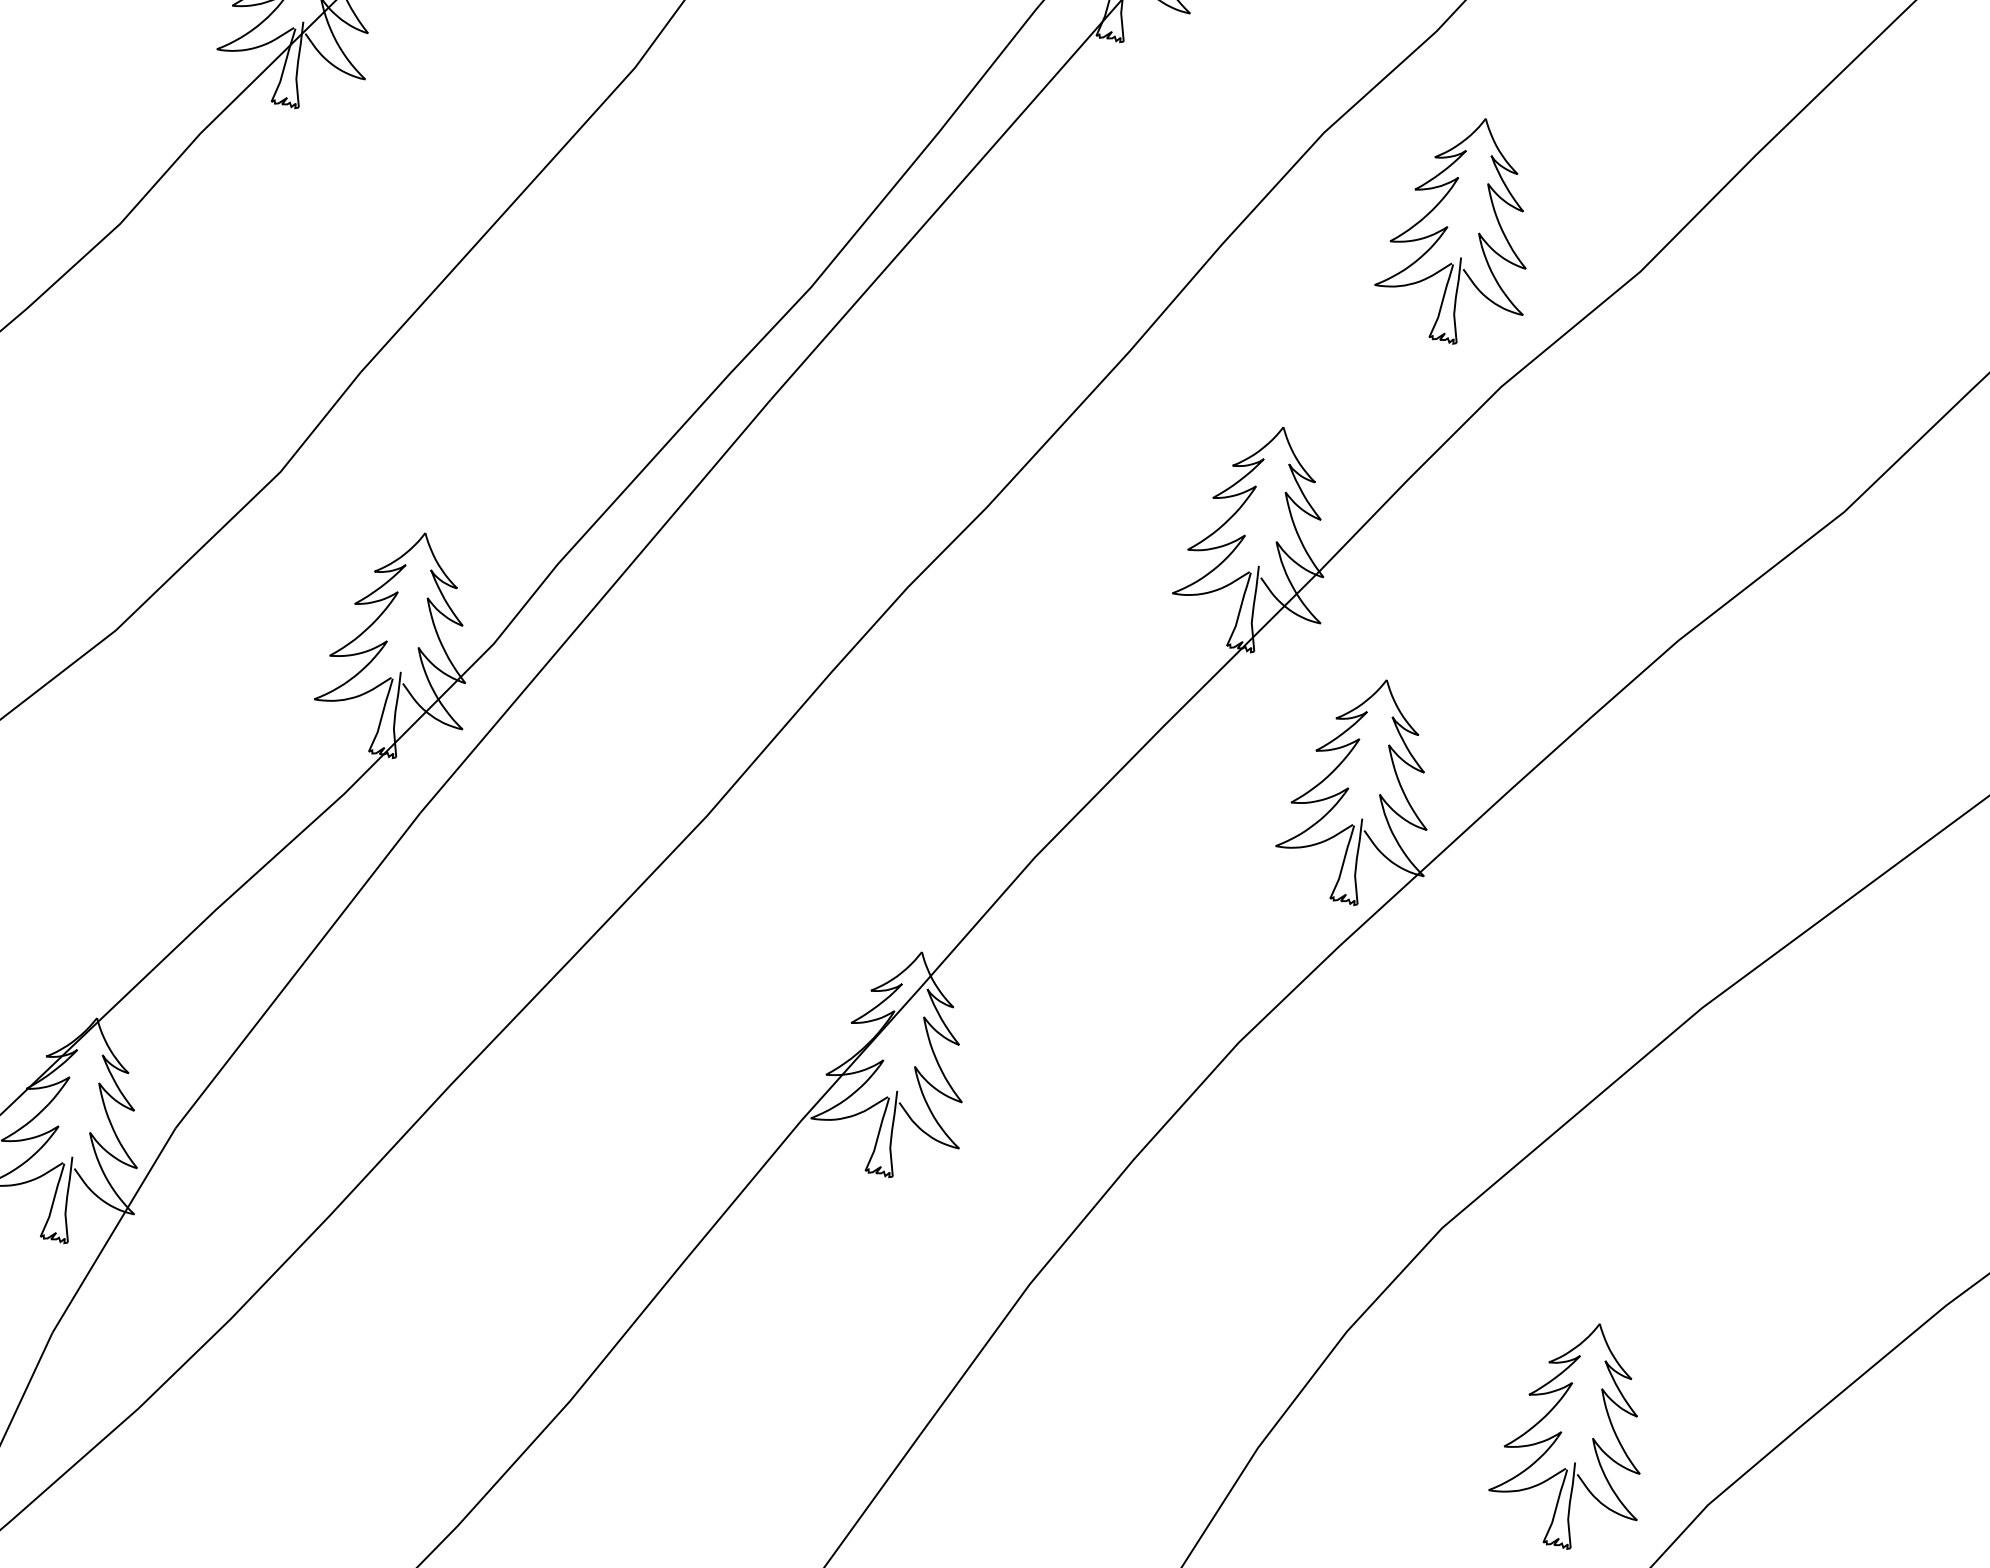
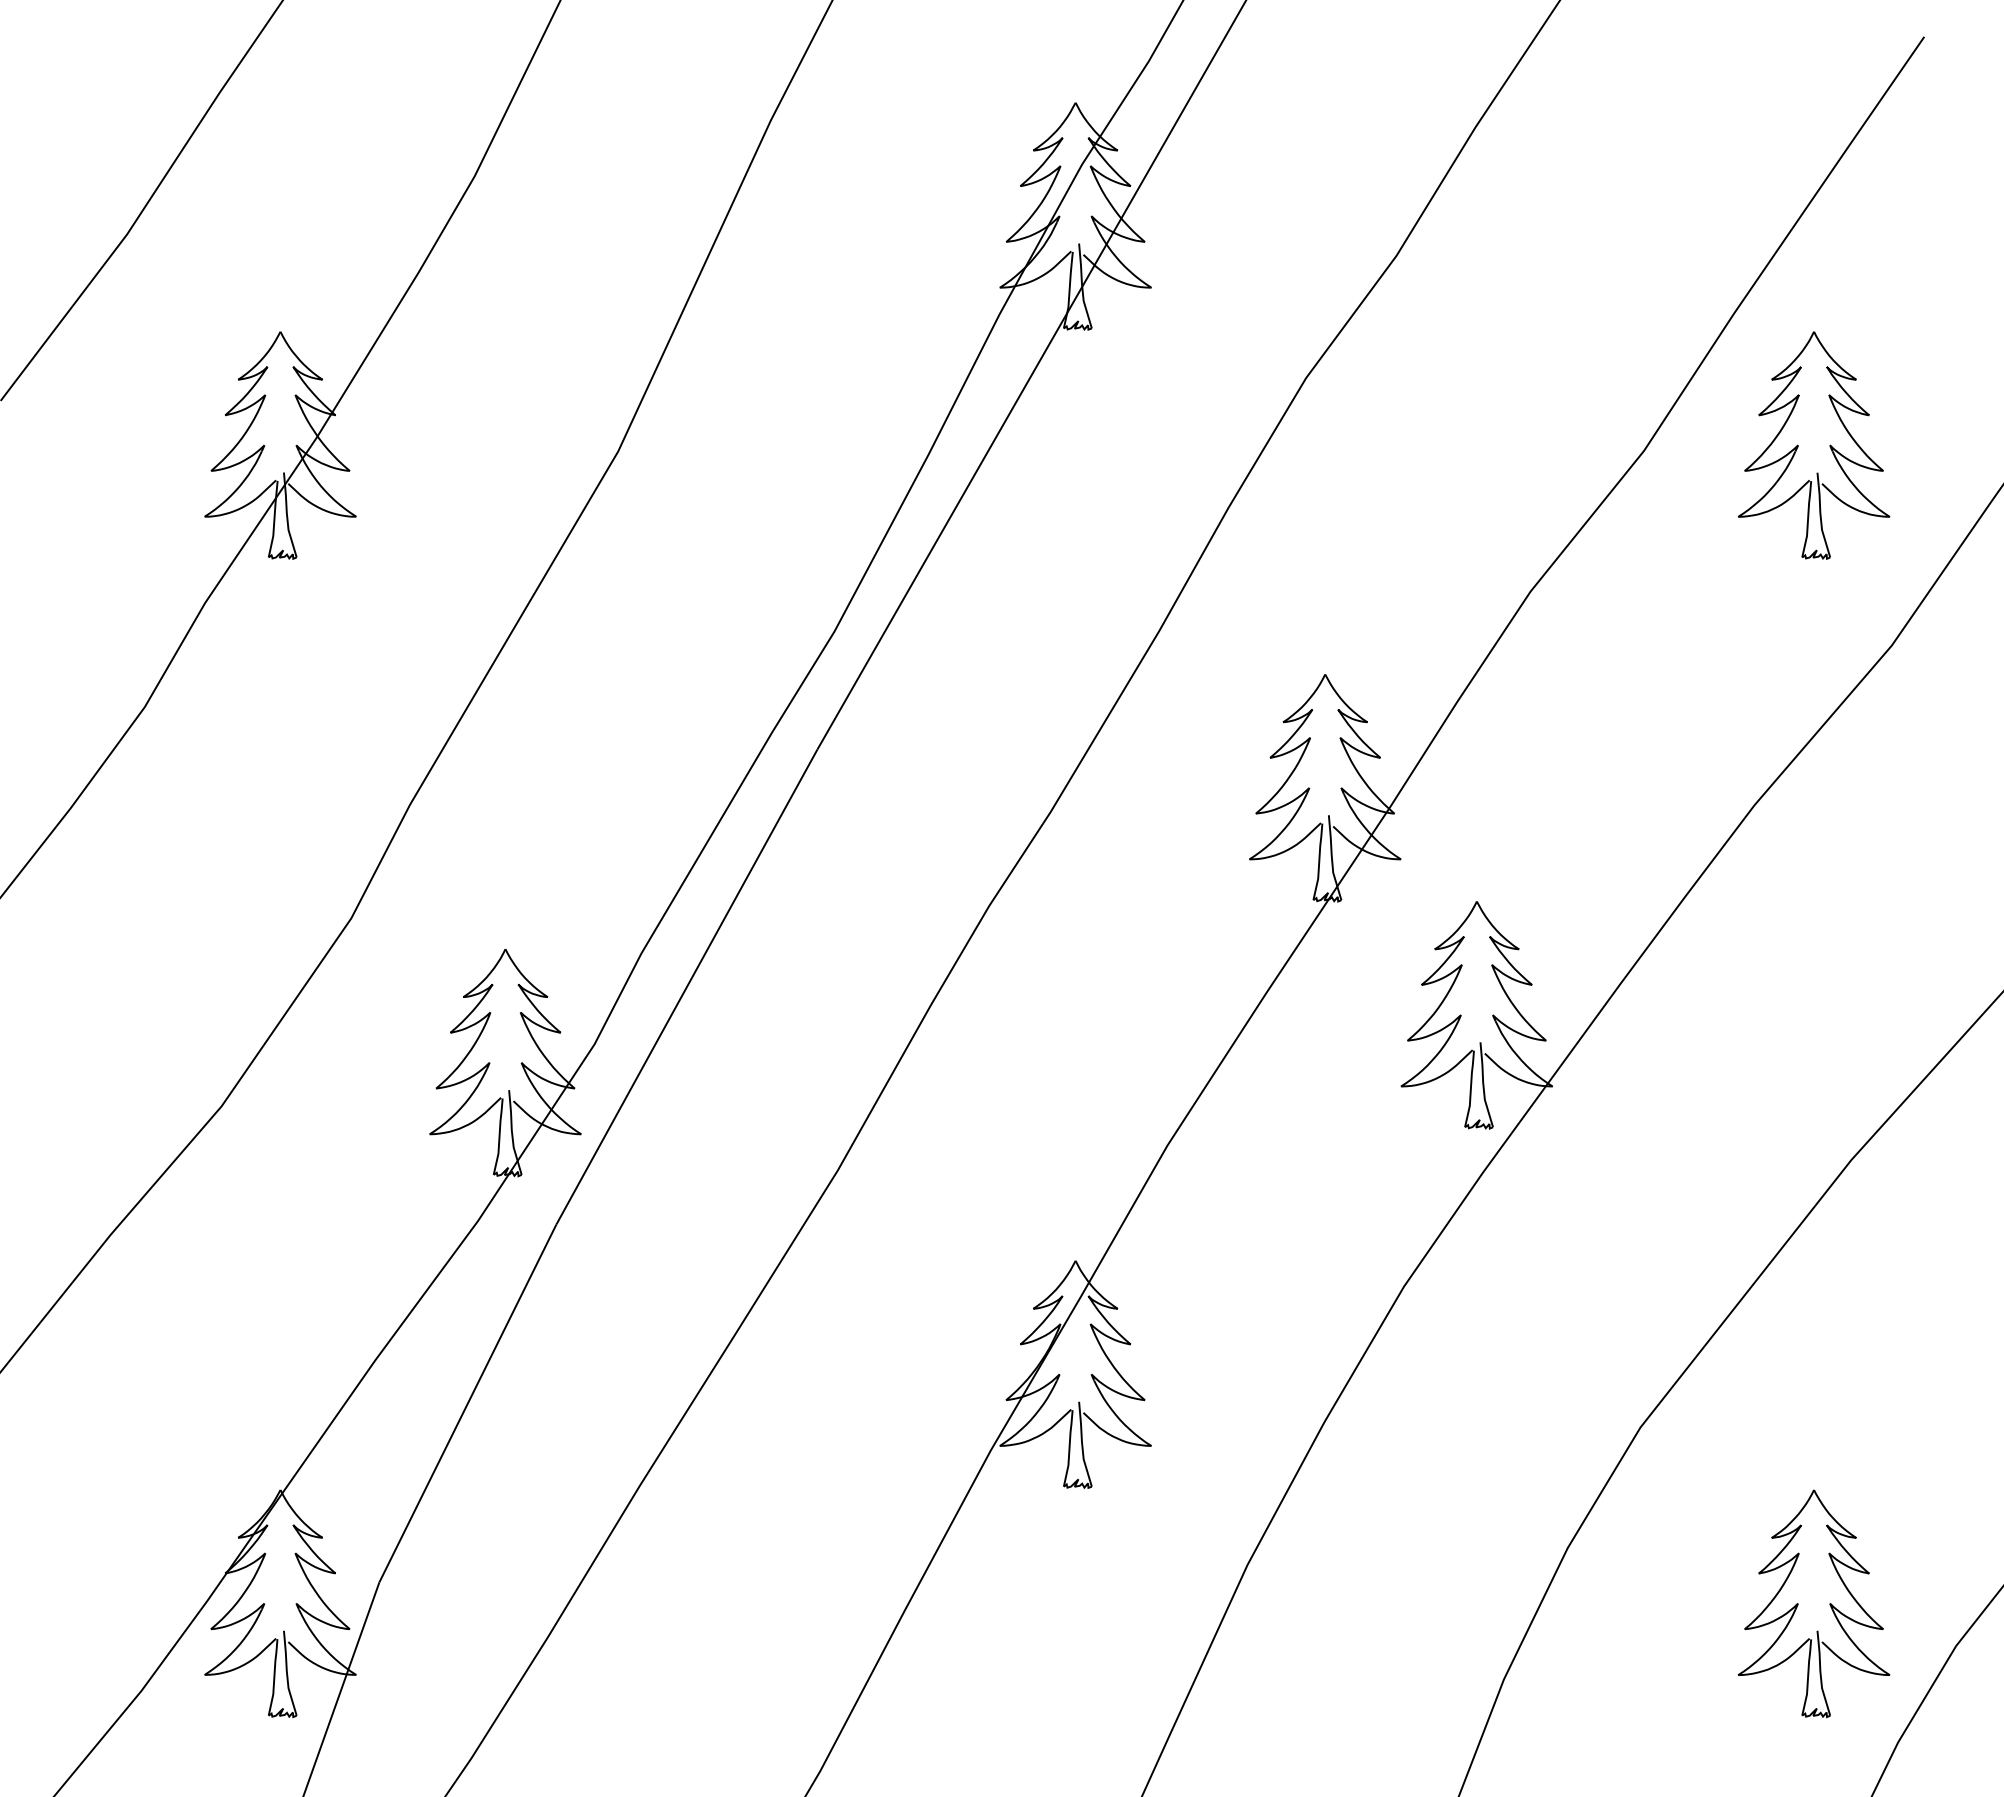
part: (1447, 227) -> (1798, 445), moved

